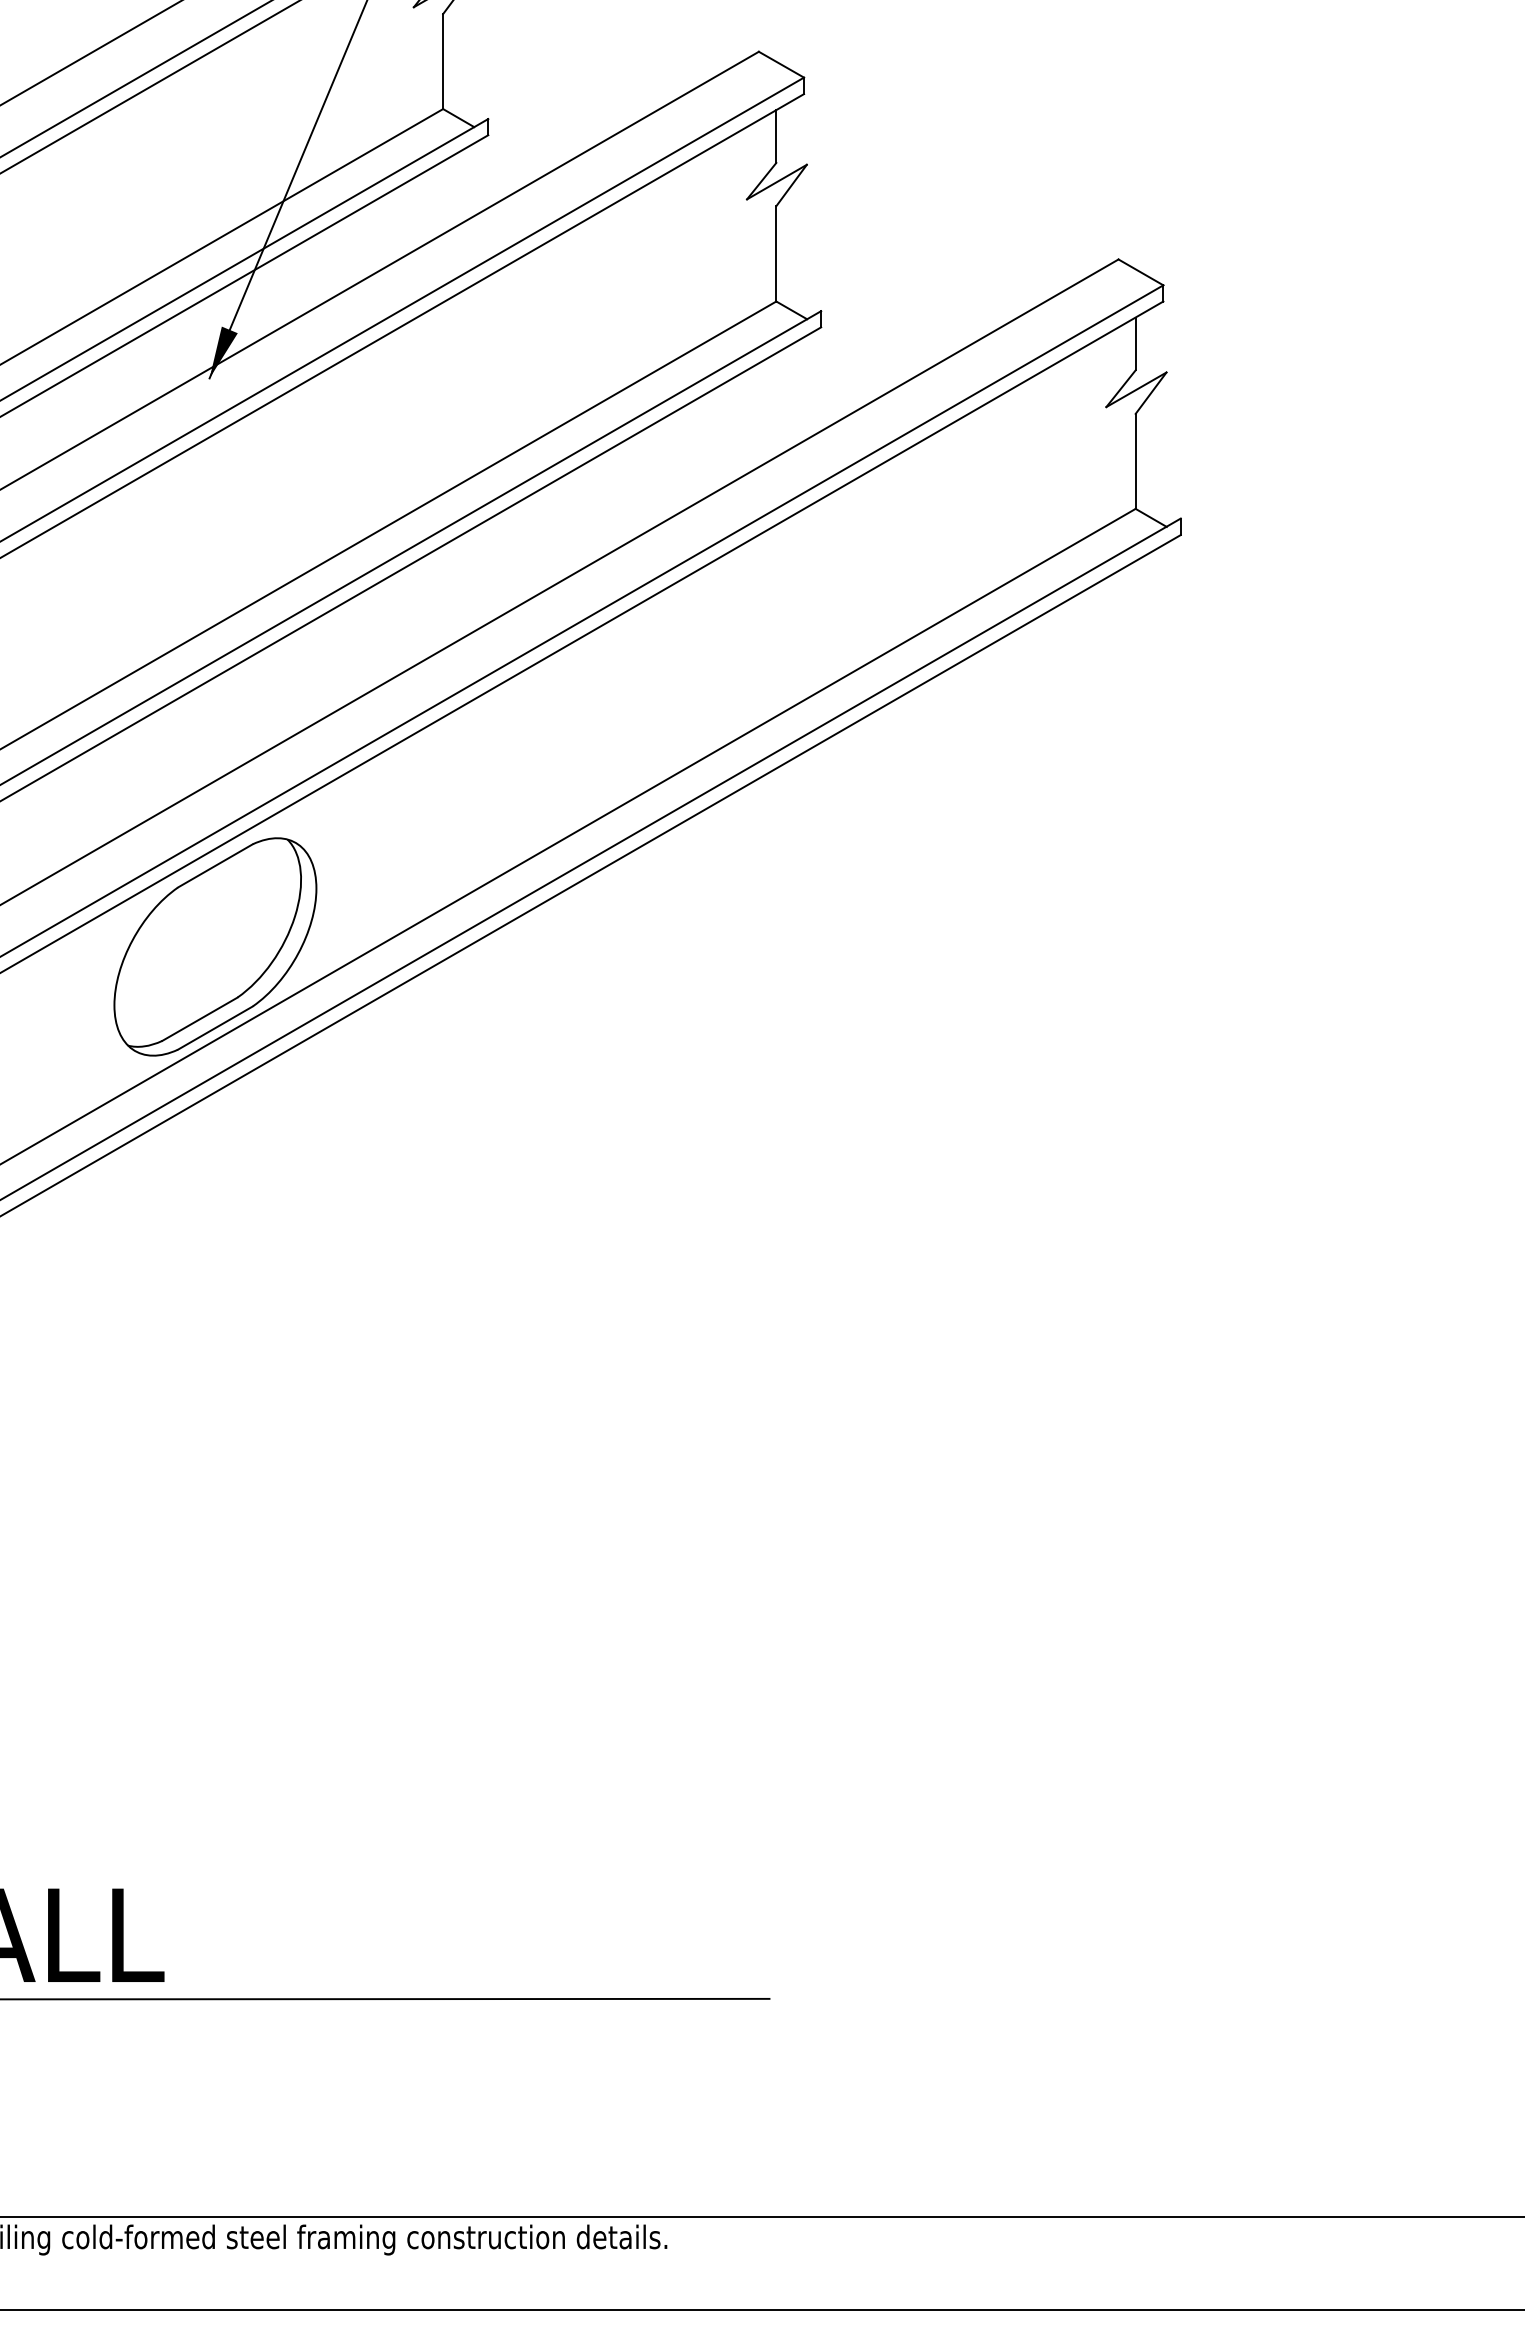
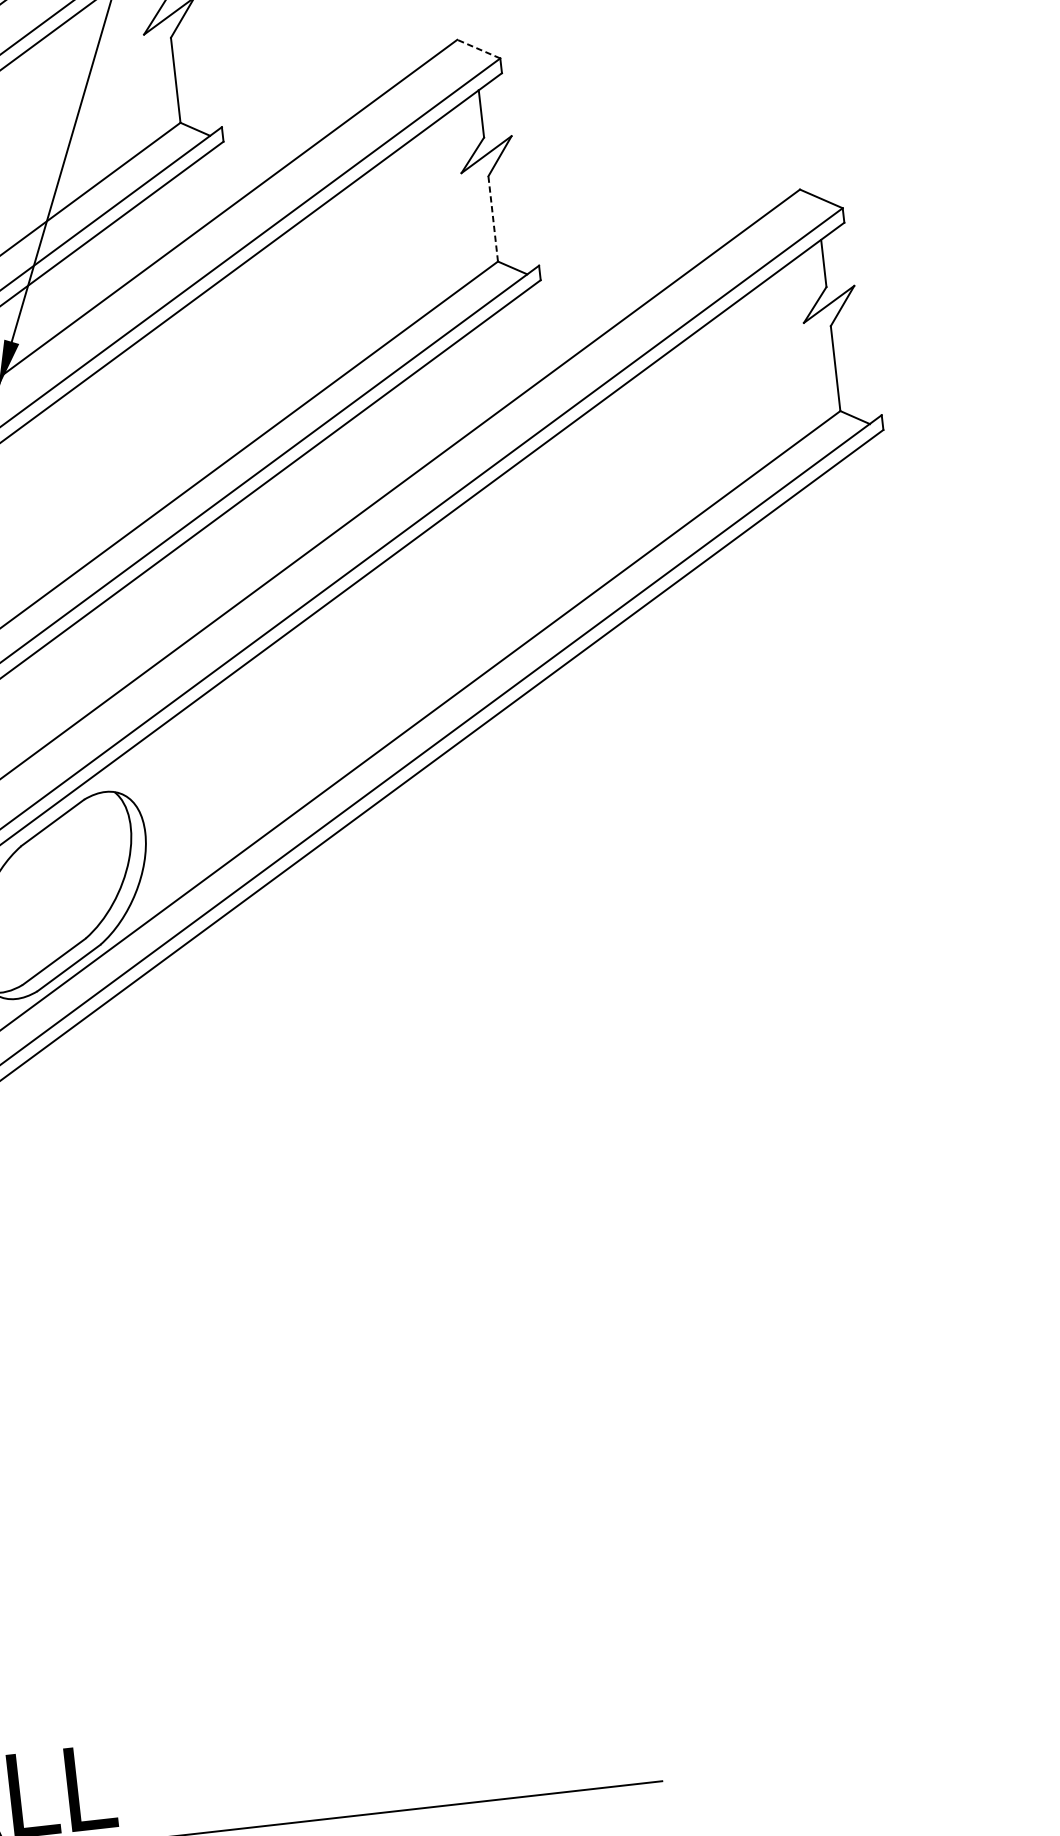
line: (781, 64) -> (478, 48), solid -> dashed
line: (776, 253) -> (493, 218), solid -> dashed

